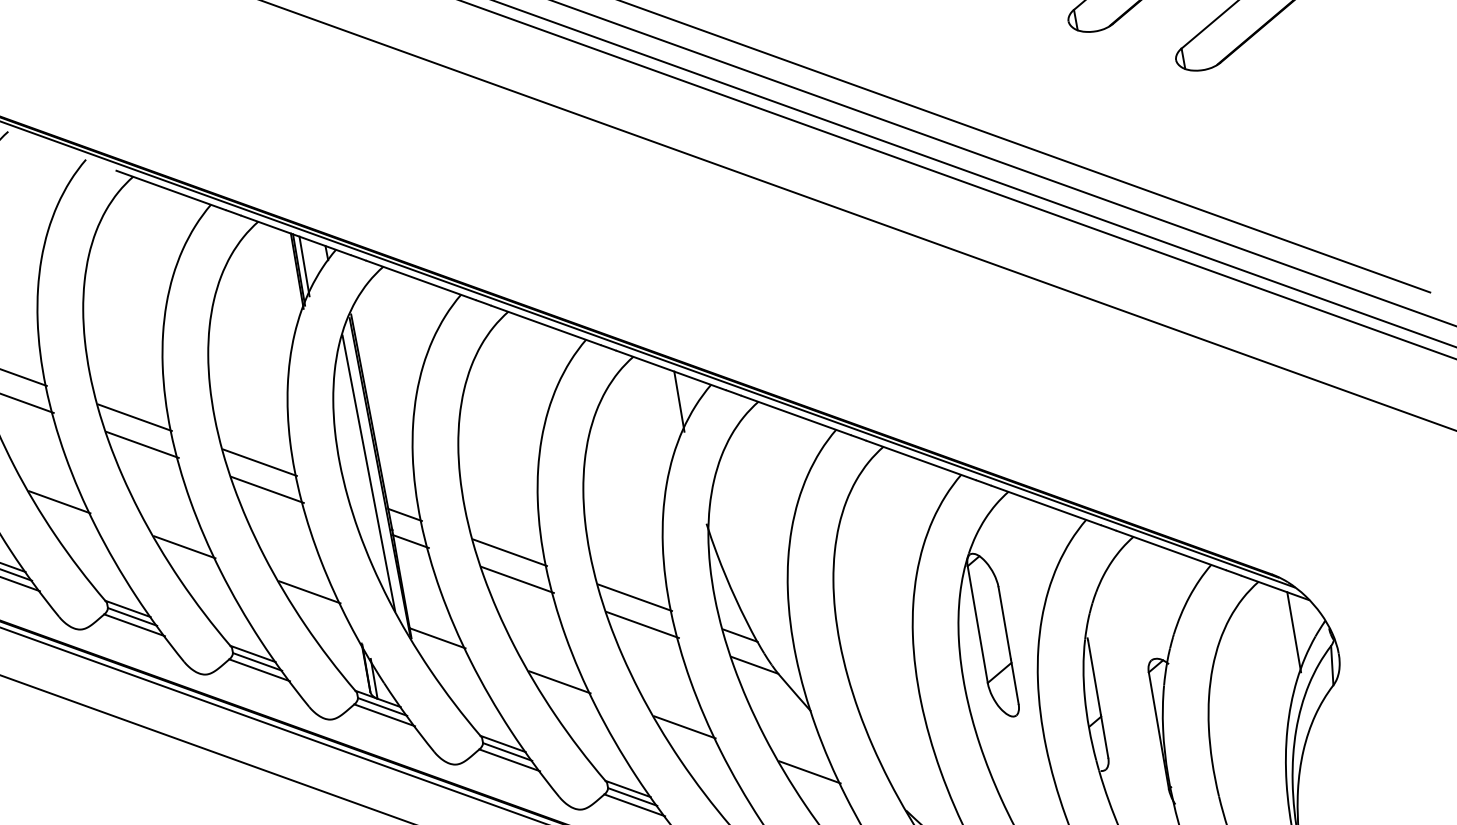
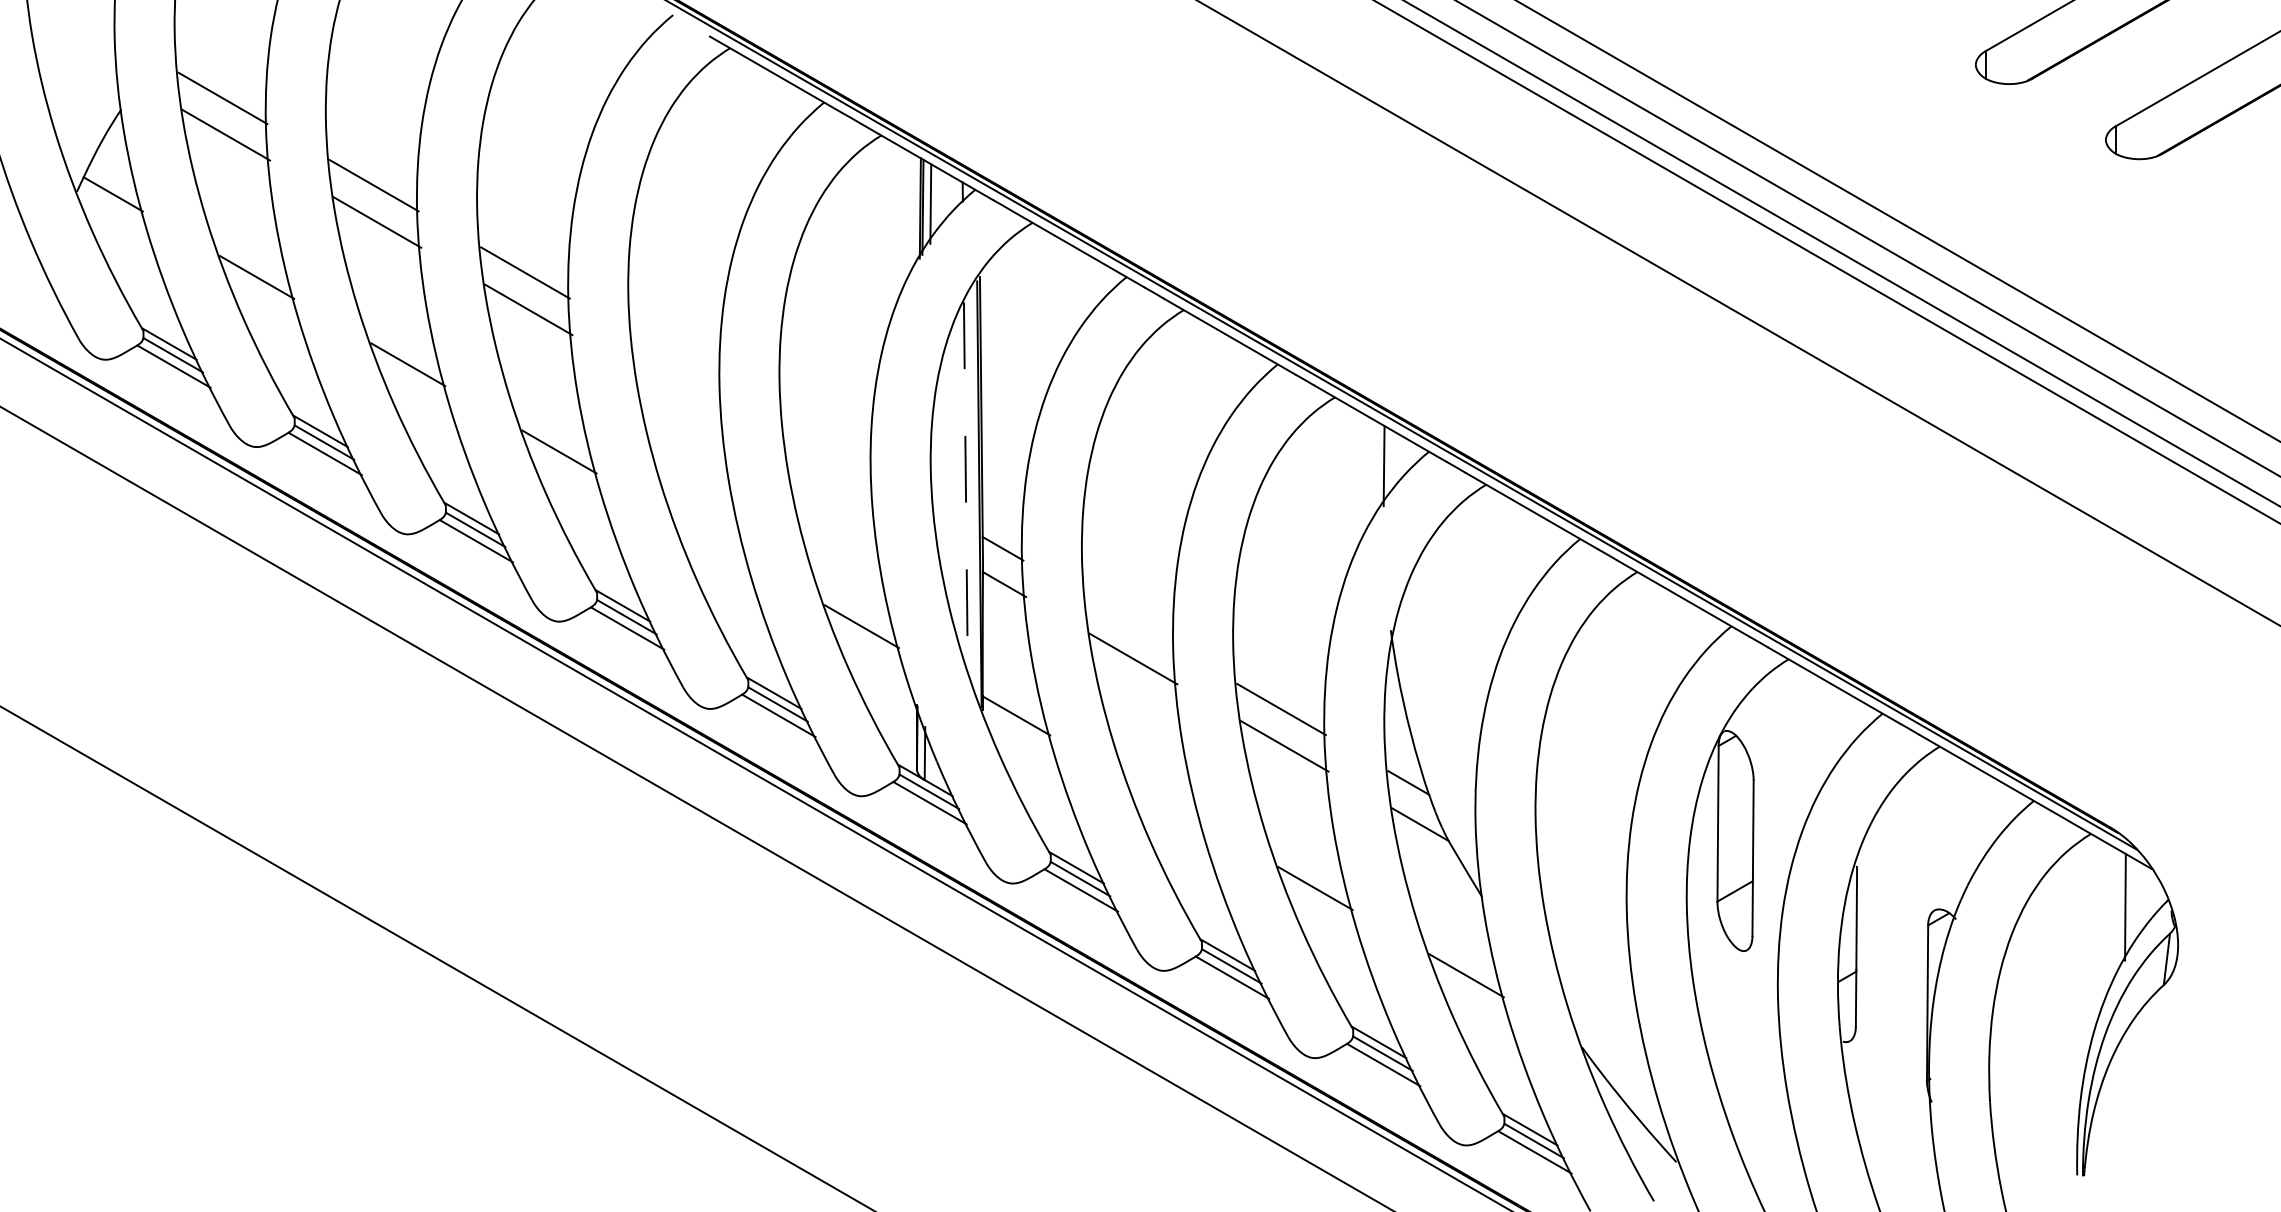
line: (134, 417) -> (676, 359), removed
line: (142, 444) -> (679, 396), removed
line: (259, 462) -> (827, 447), removed
line: (368, 474) -> (965, 487), solid -> dashed
line: (267, 490) -> (830, 484), removed
line: (184, 546) -> (710, 538), removed
line: (509, 552) -> (1129, 621), removed
line: (559, 681) -> (1164, 800), removed

